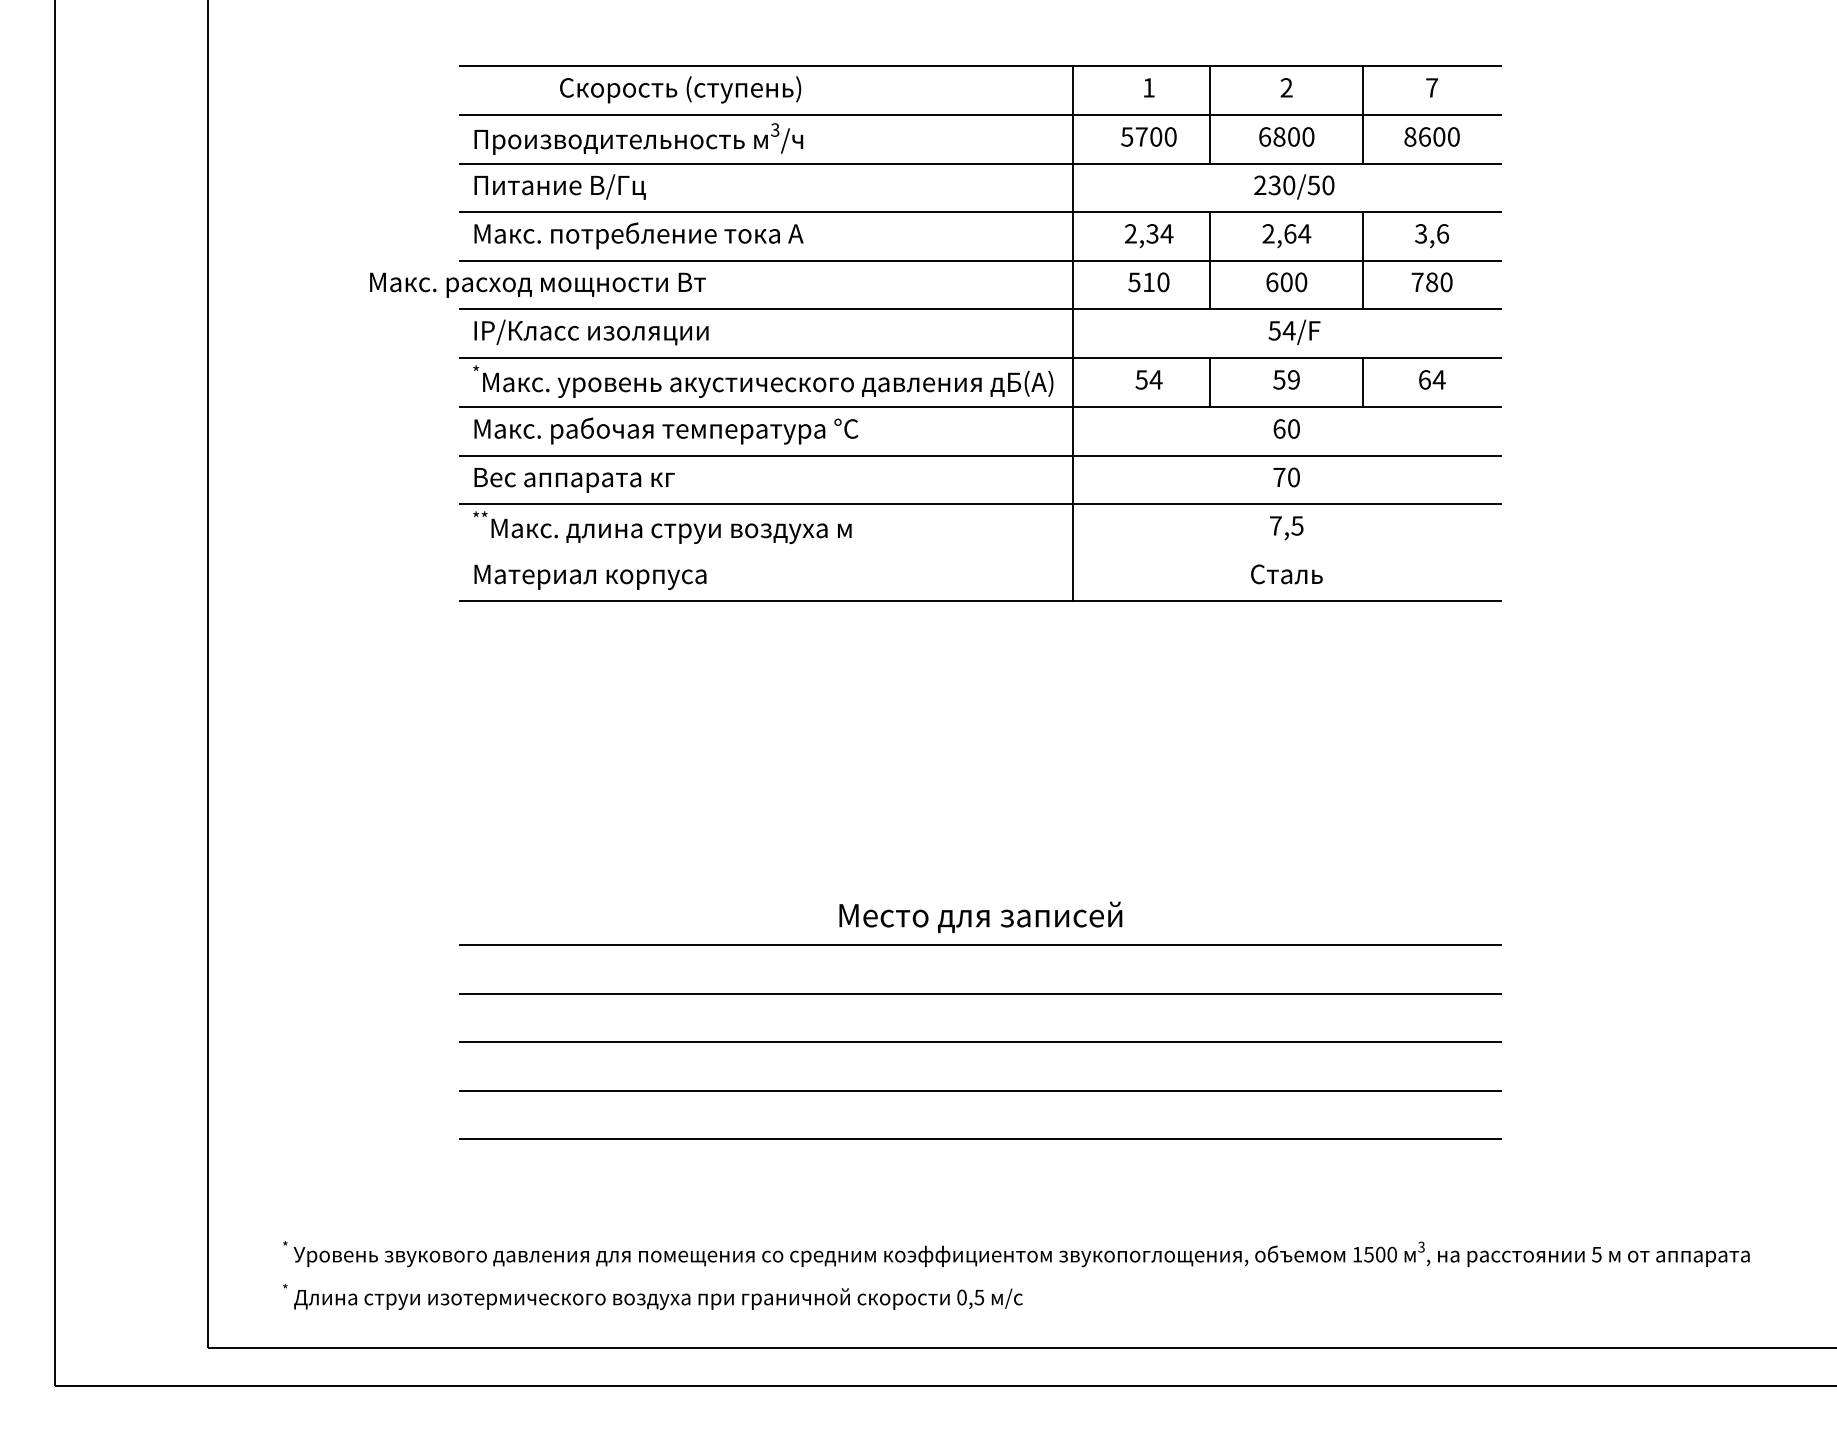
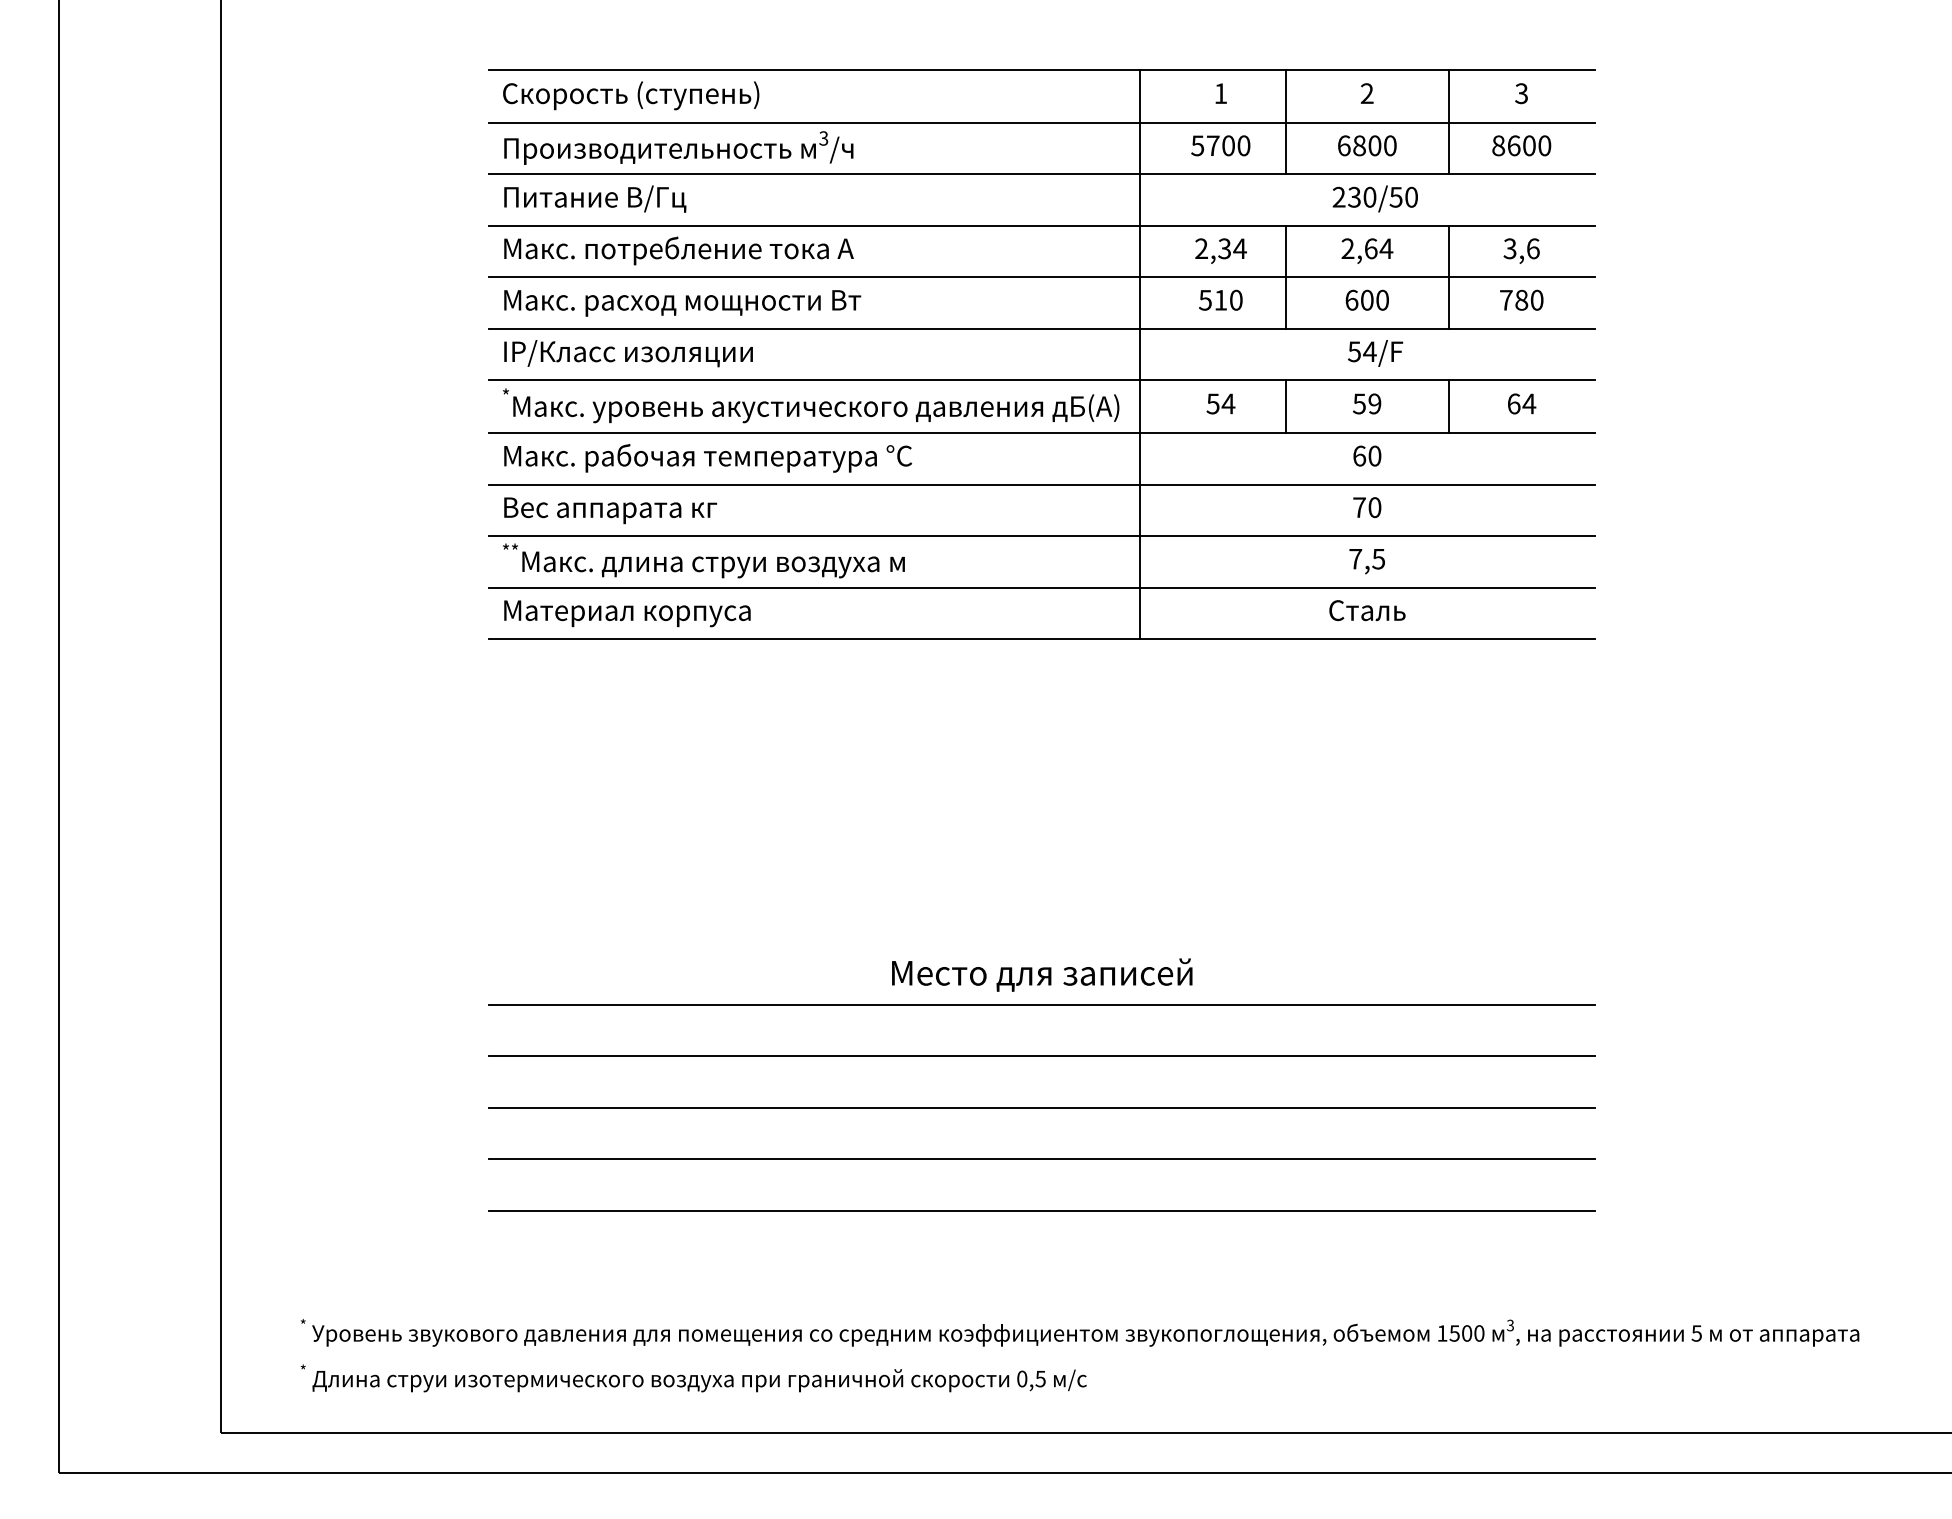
text: (1431, 87) -> (1521, 93), 7 -> 3
text: (680, 89) -> (631, 95), moved
text: (537, 285) -> (682, 303), moved
line: (980, 552) -> (1041, 587), added

